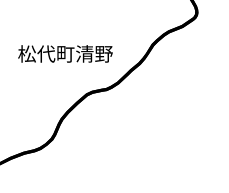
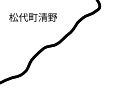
text: (64, 54) -> (32, 17), moved

